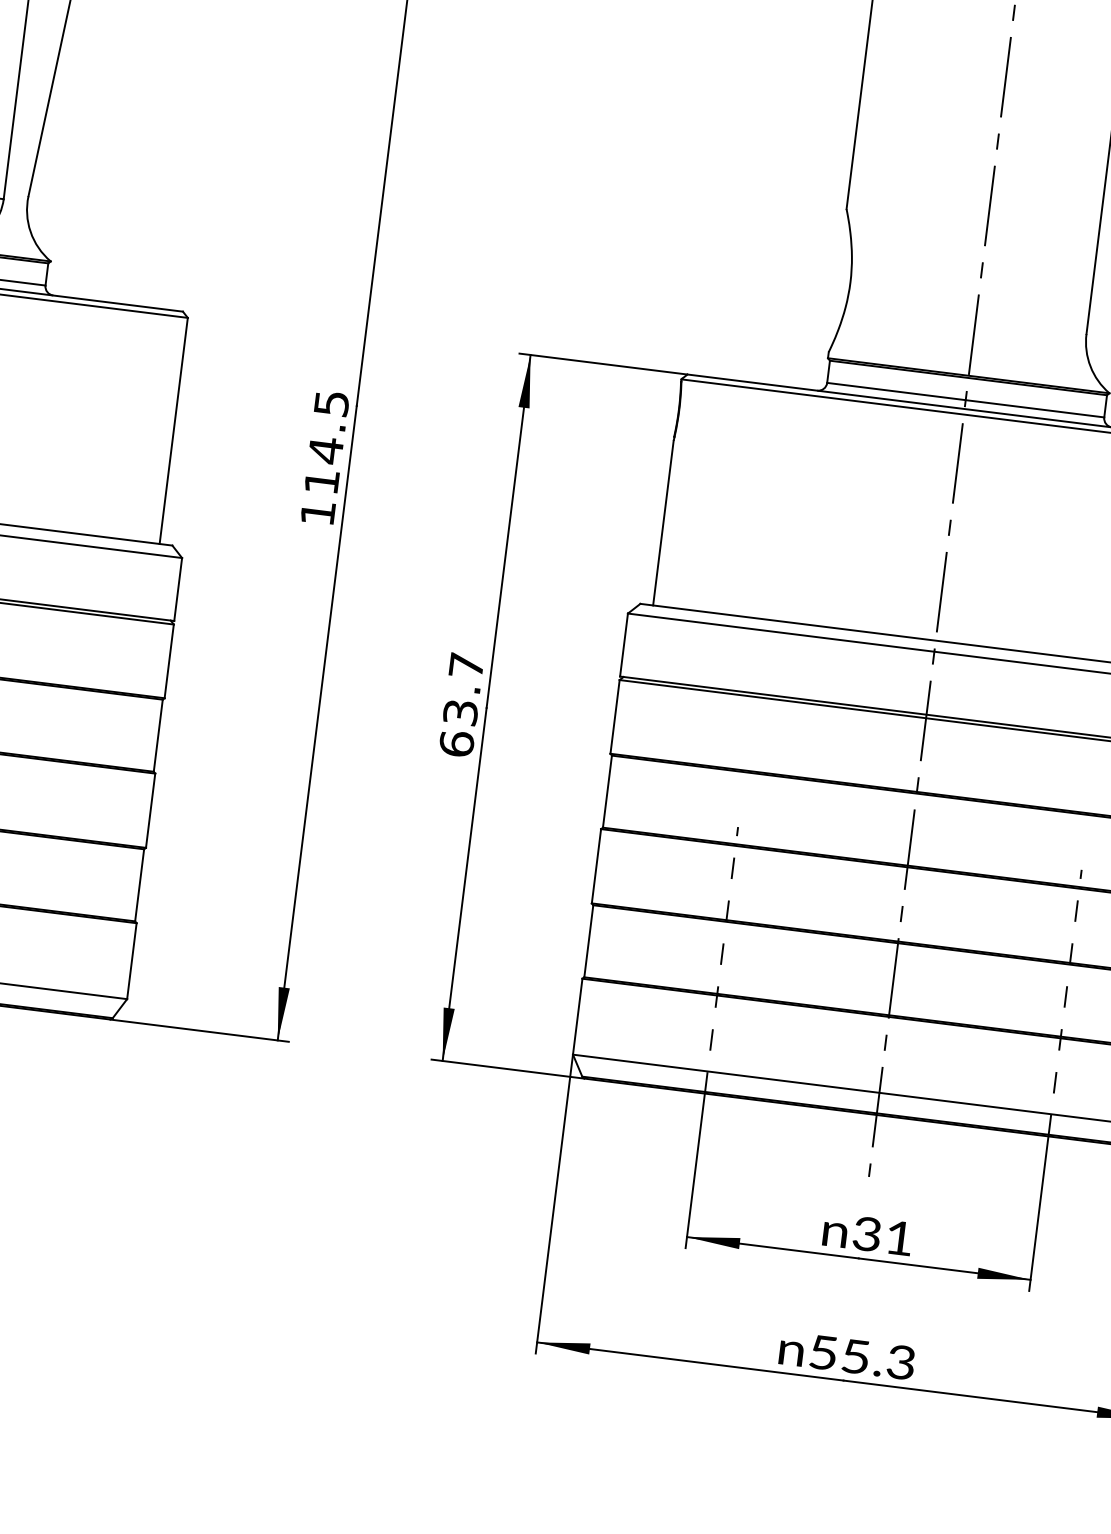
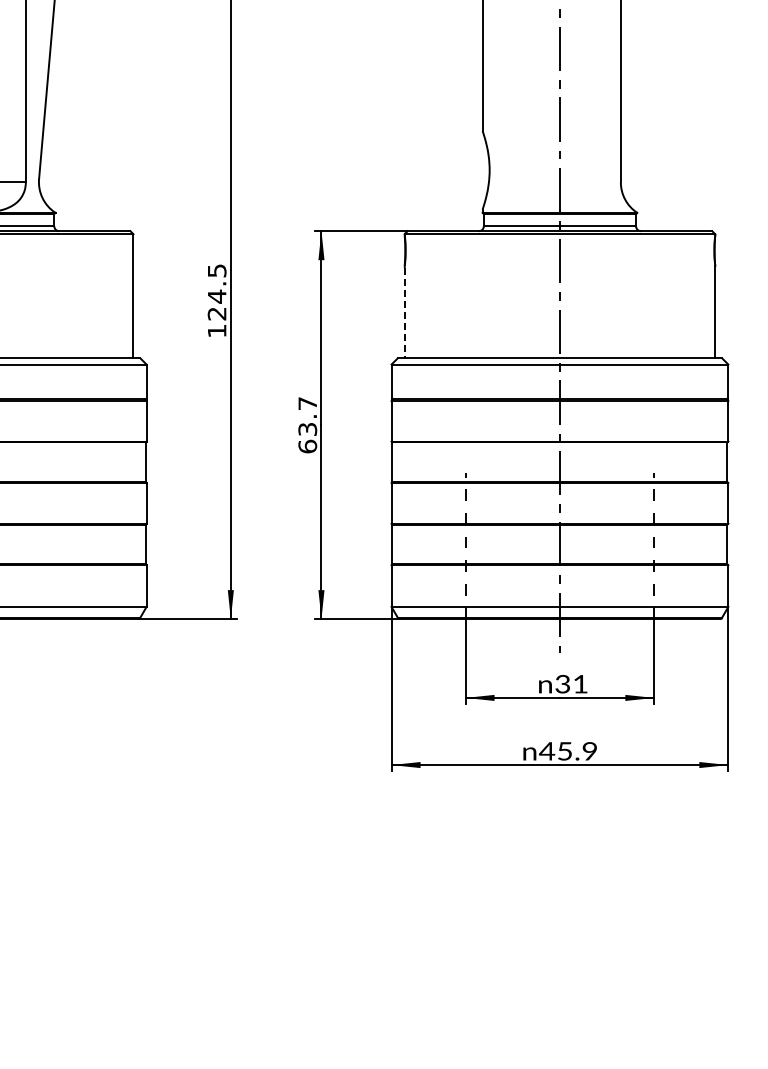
text: (320, 480) -> (216, 313), 114.5 -> 124.5
line: (663, 523) -> (404, 313), solid -> dashed
text: (860, 1357) -> (567, 751), 55.3 -> 45.9

